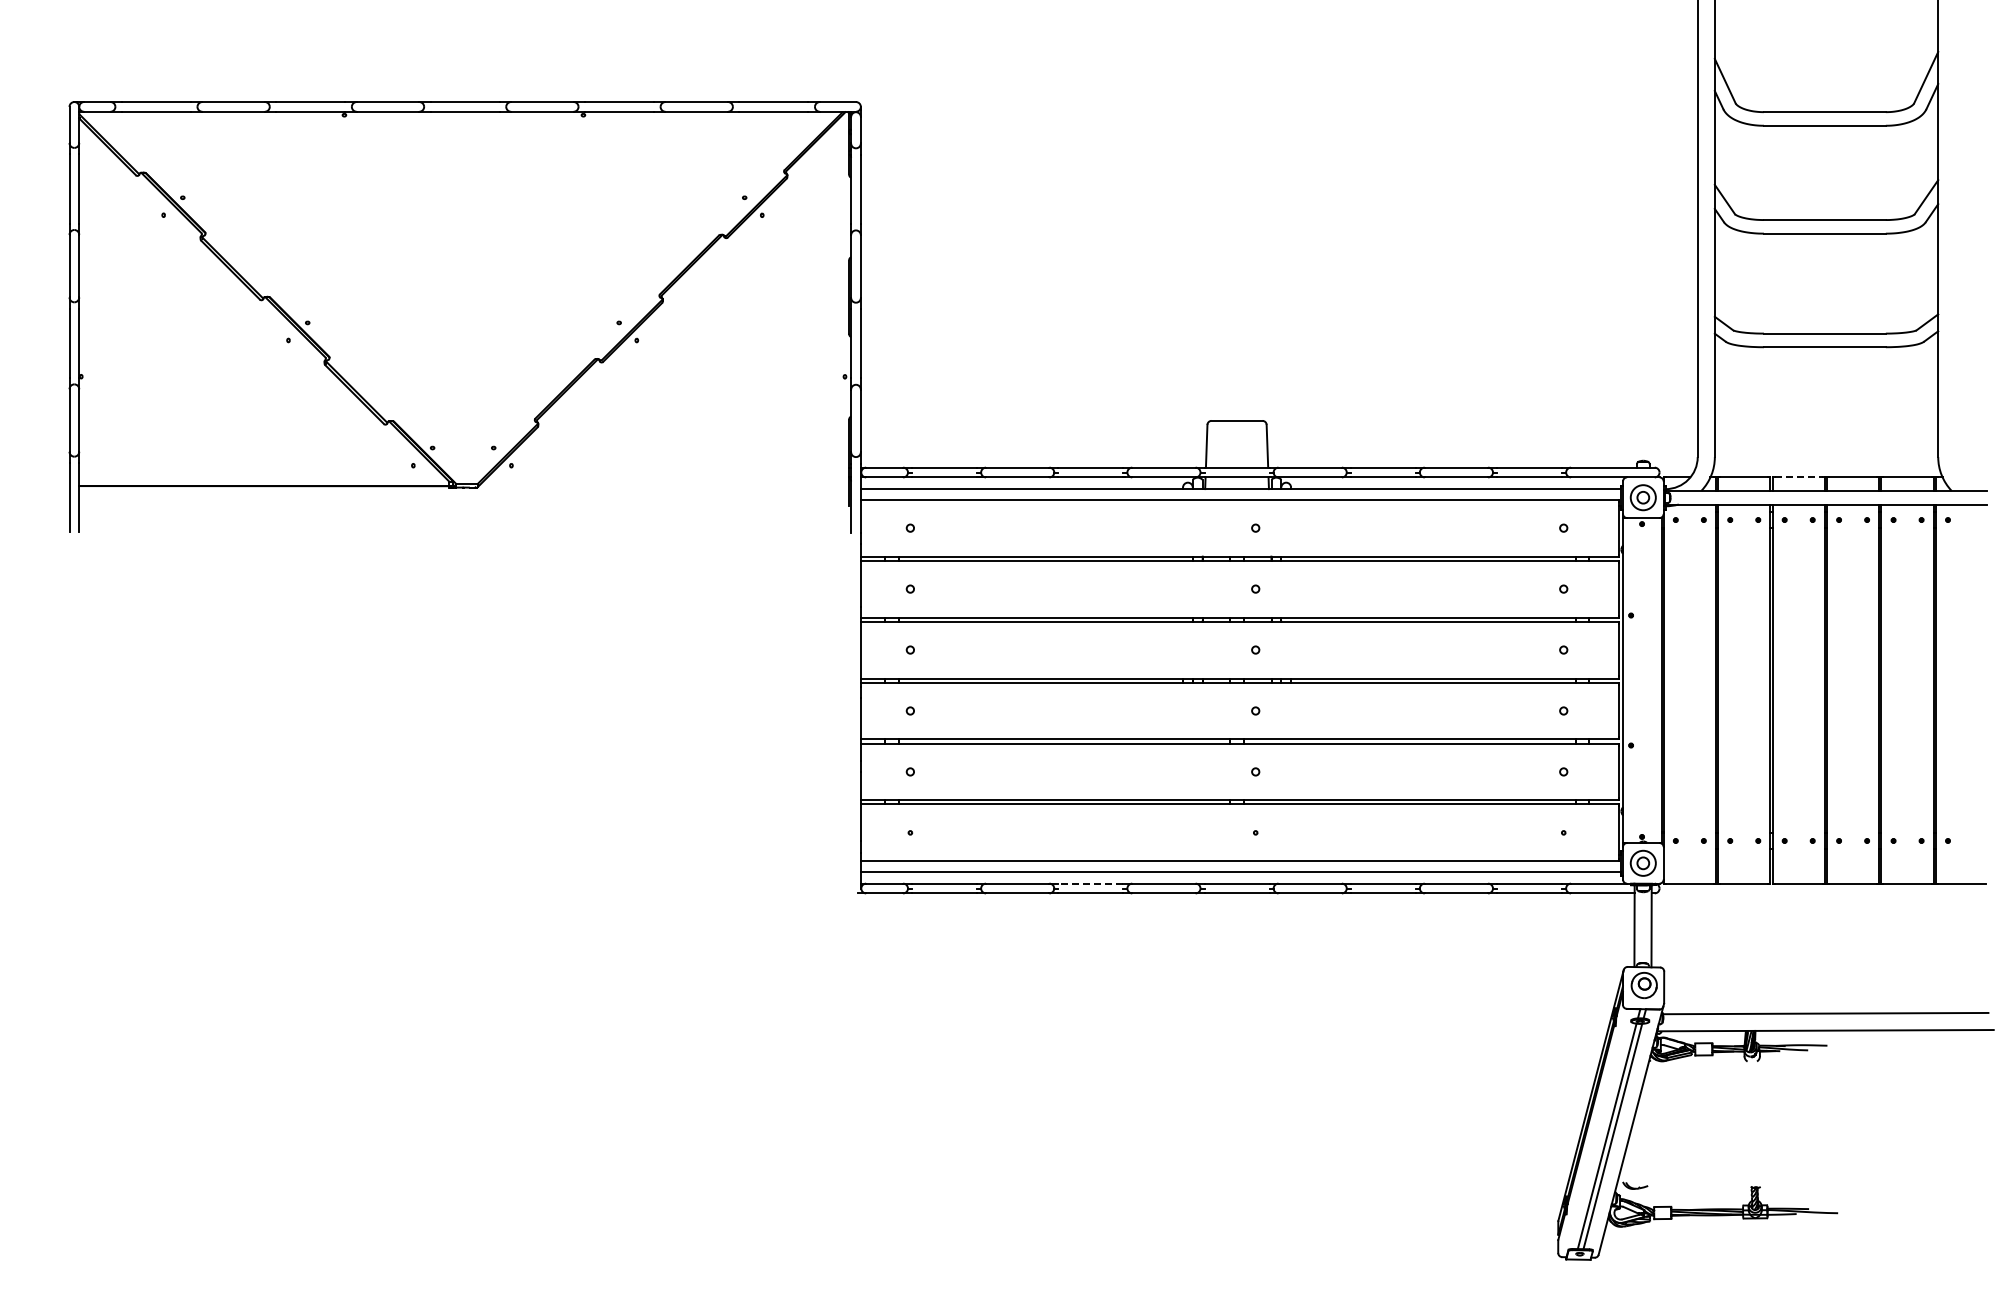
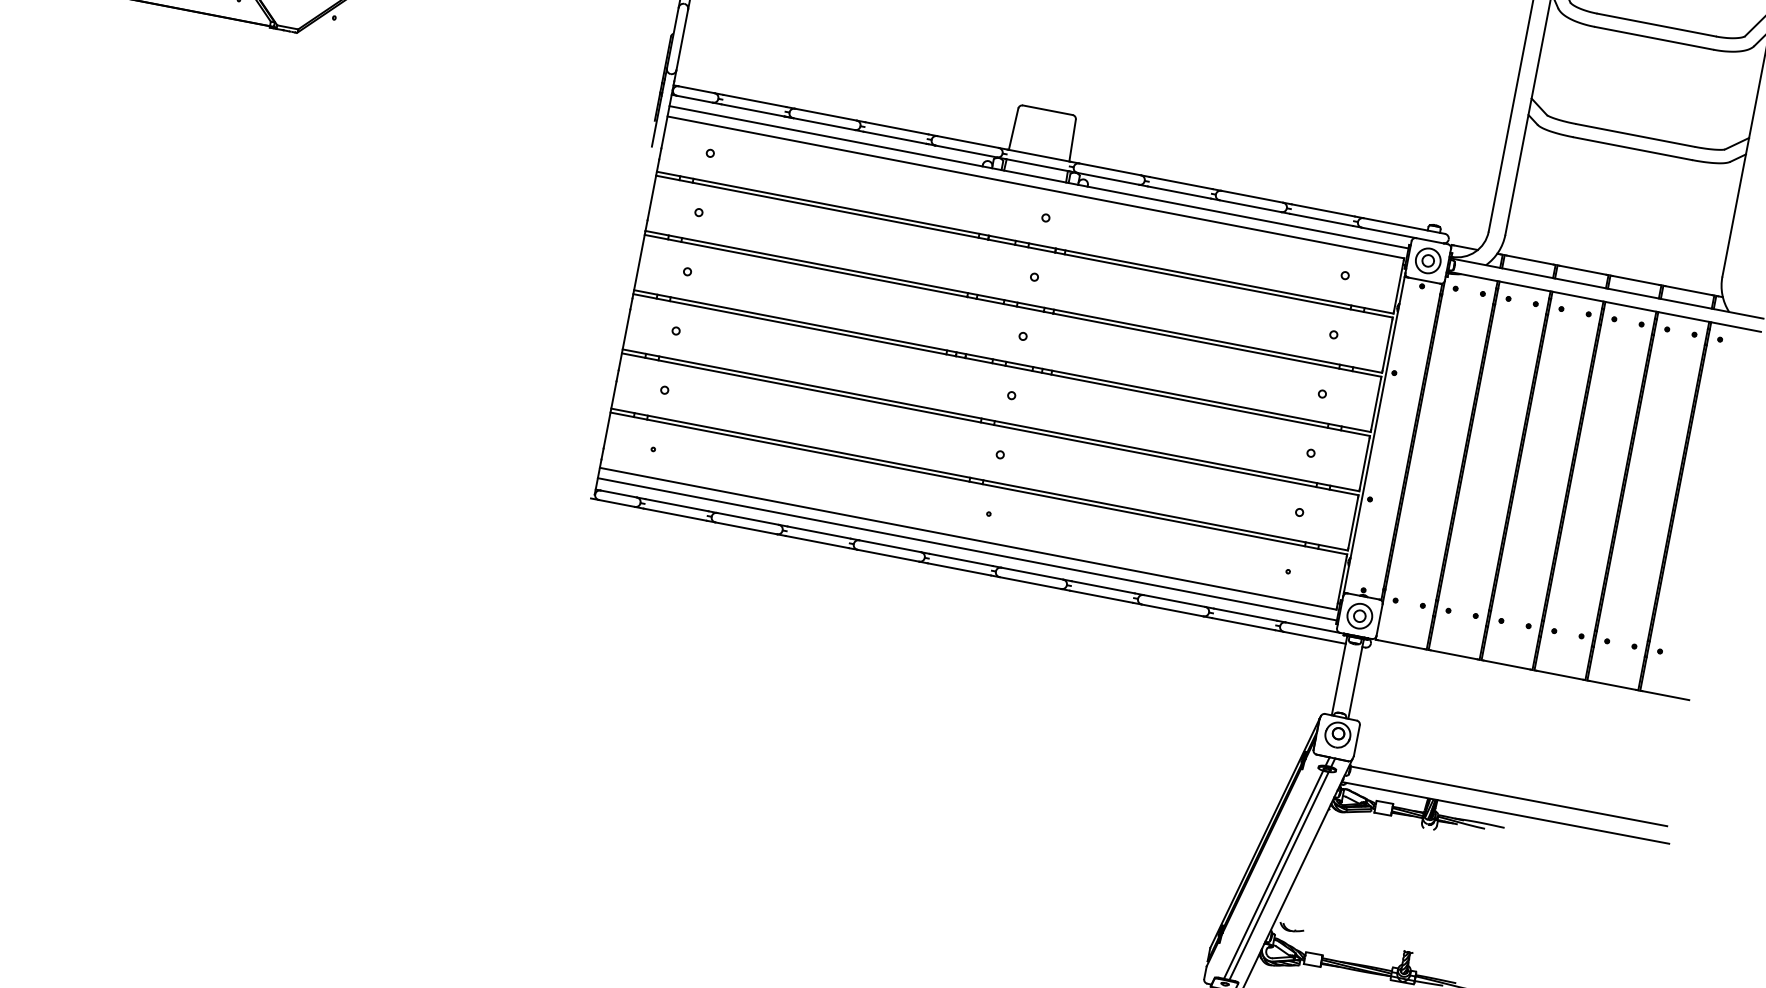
line: (1799, 477) -> (1583, 270), dashed -> solid
line: (1090, 883) -> (818, 532), dashed -> solid

